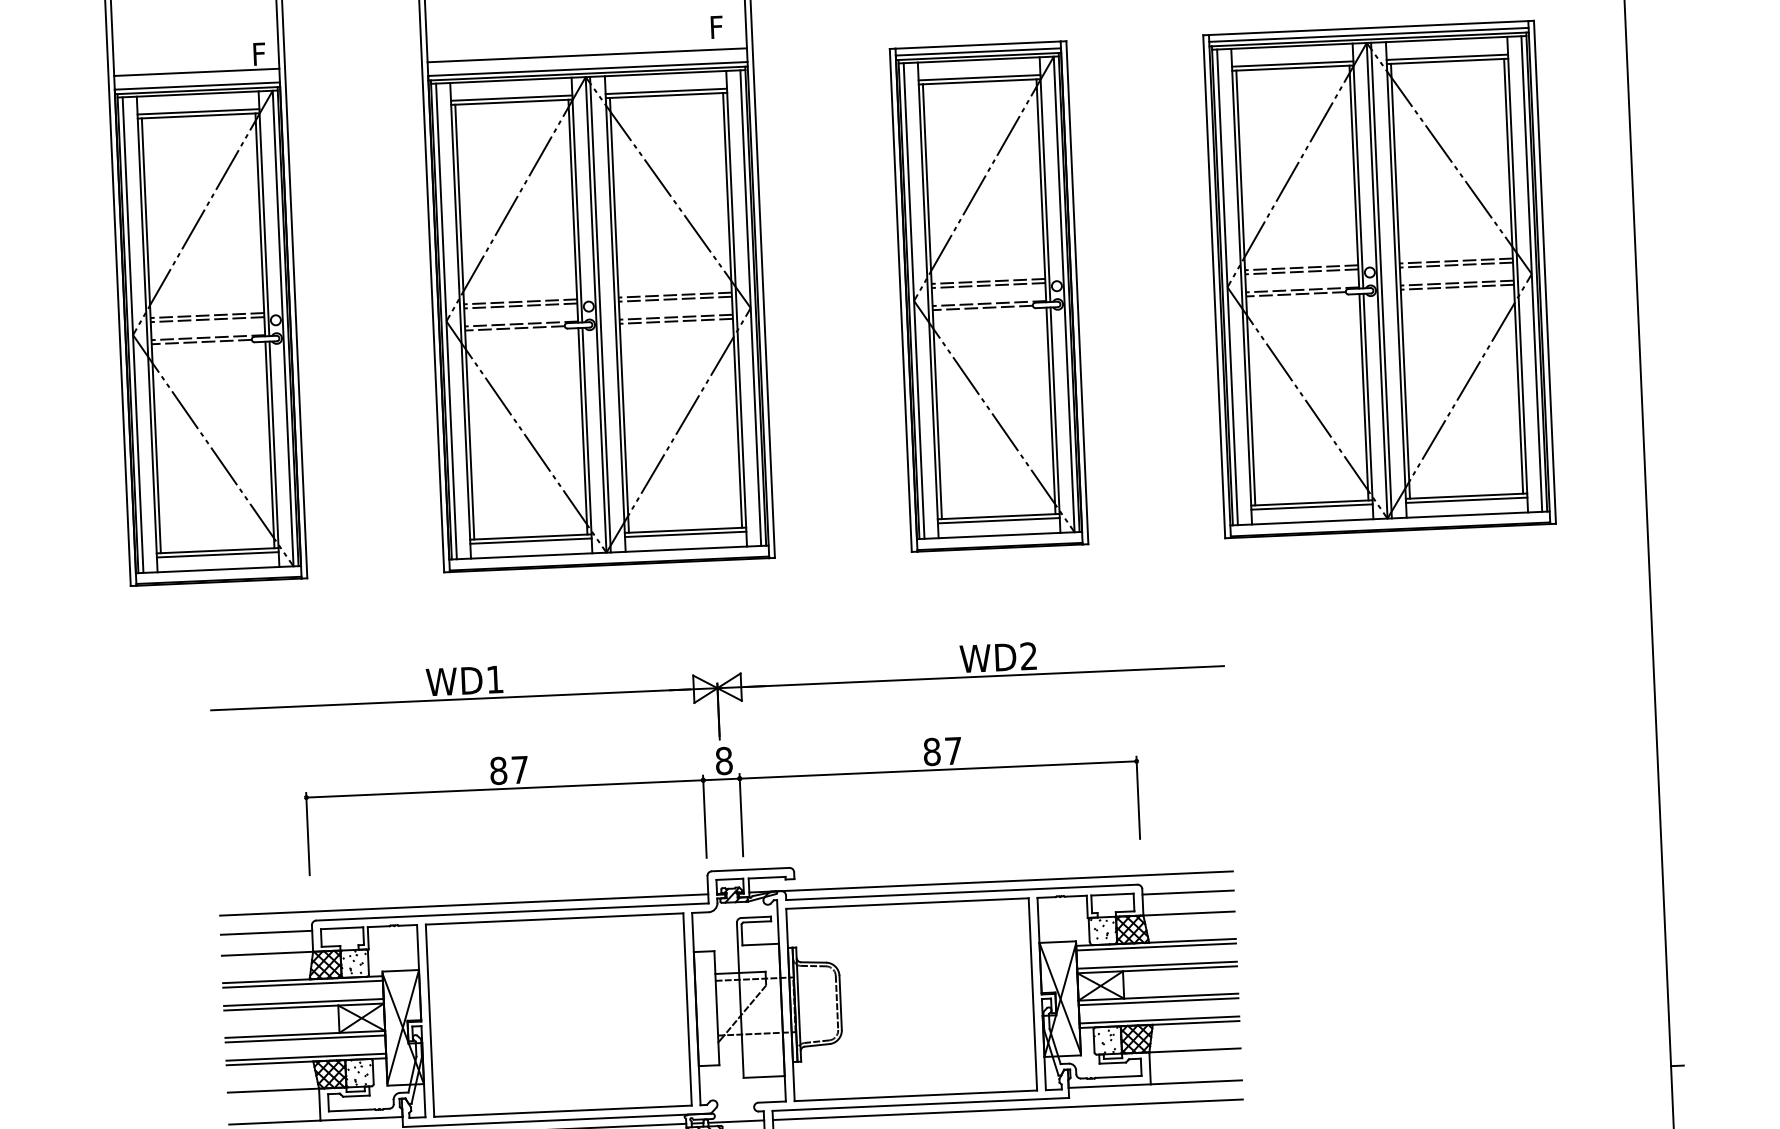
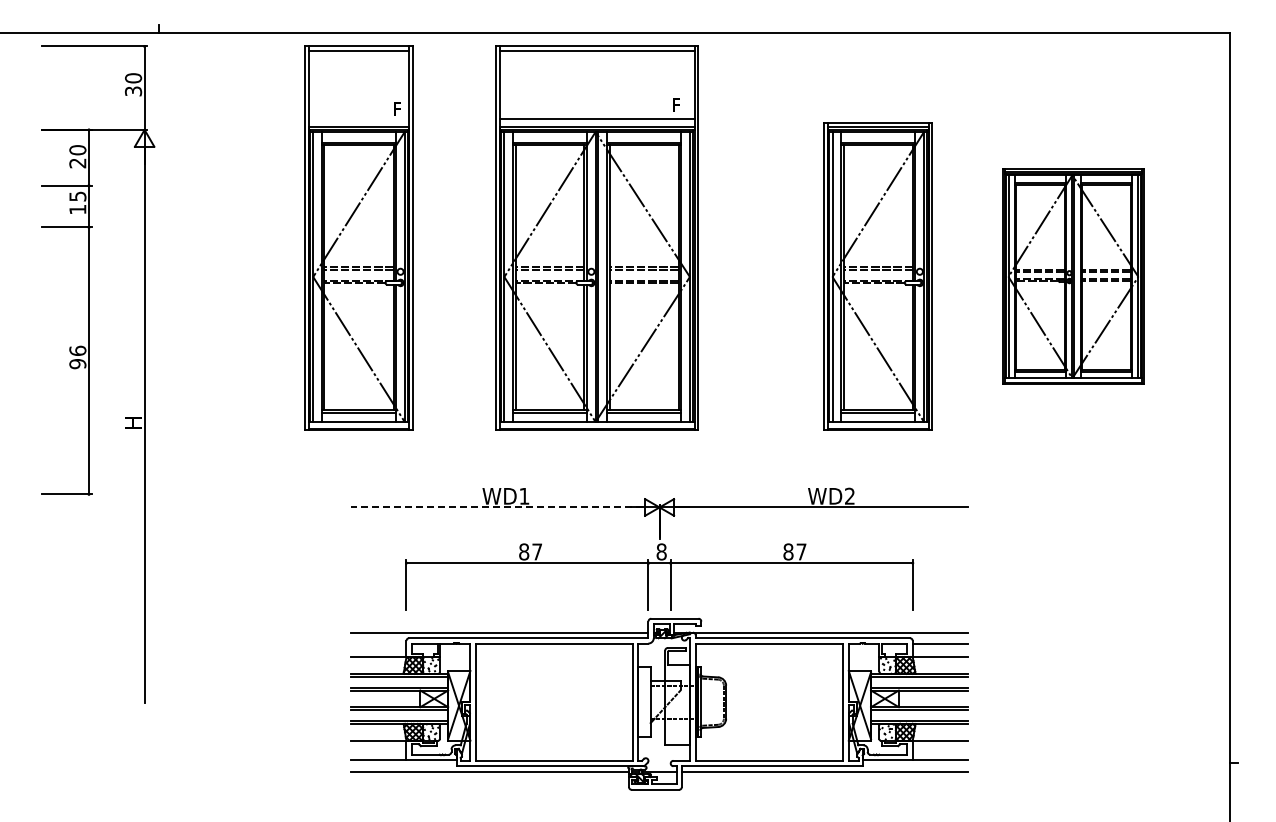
line: (195, 71) -> (358, 118), removed
part: (1379, 279) -> (1073, 276), size x0.7
part: (987, 296) -> (877, 276), moved
line: (450, 699) -> (496, 507), solid -> dashed
line: (266, 933) -> (378, 644), removed

